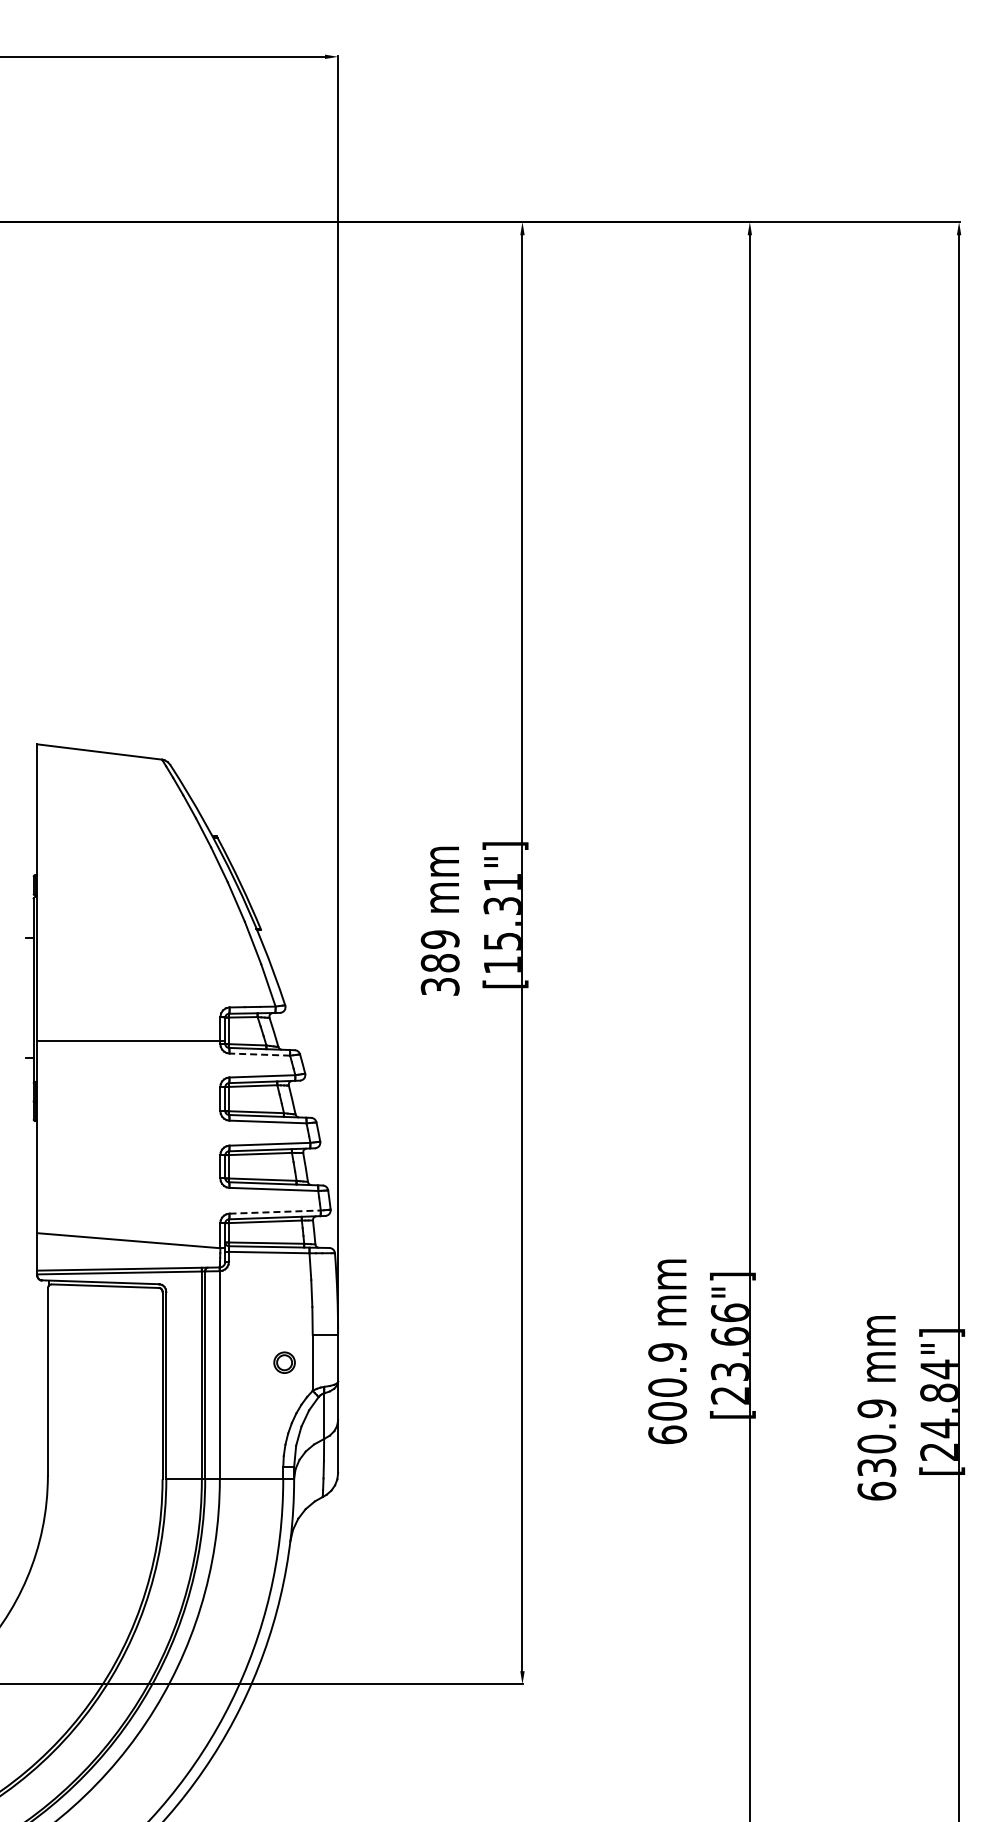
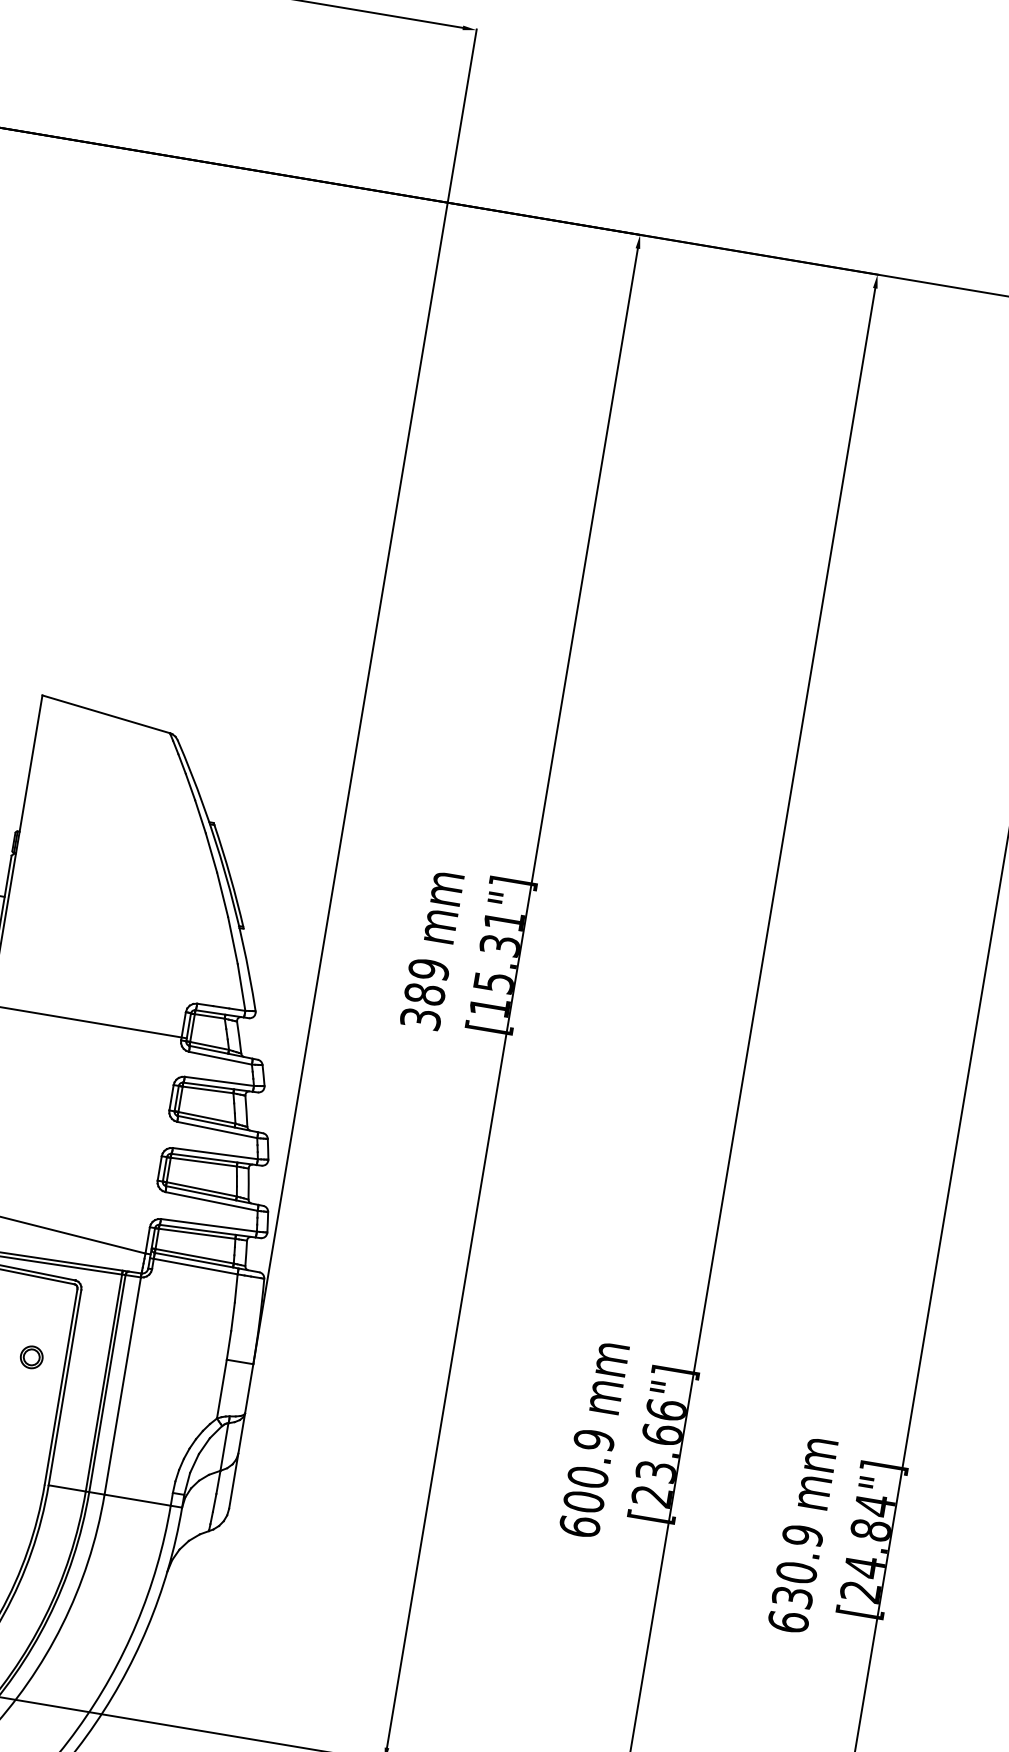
line: (259, 1054) -> (220, 1058), dashed -> solid
line: (275, 1212) -> (209, 1225), dashed -> solid
part: (284, 1362) -> (31, 1357), moved

